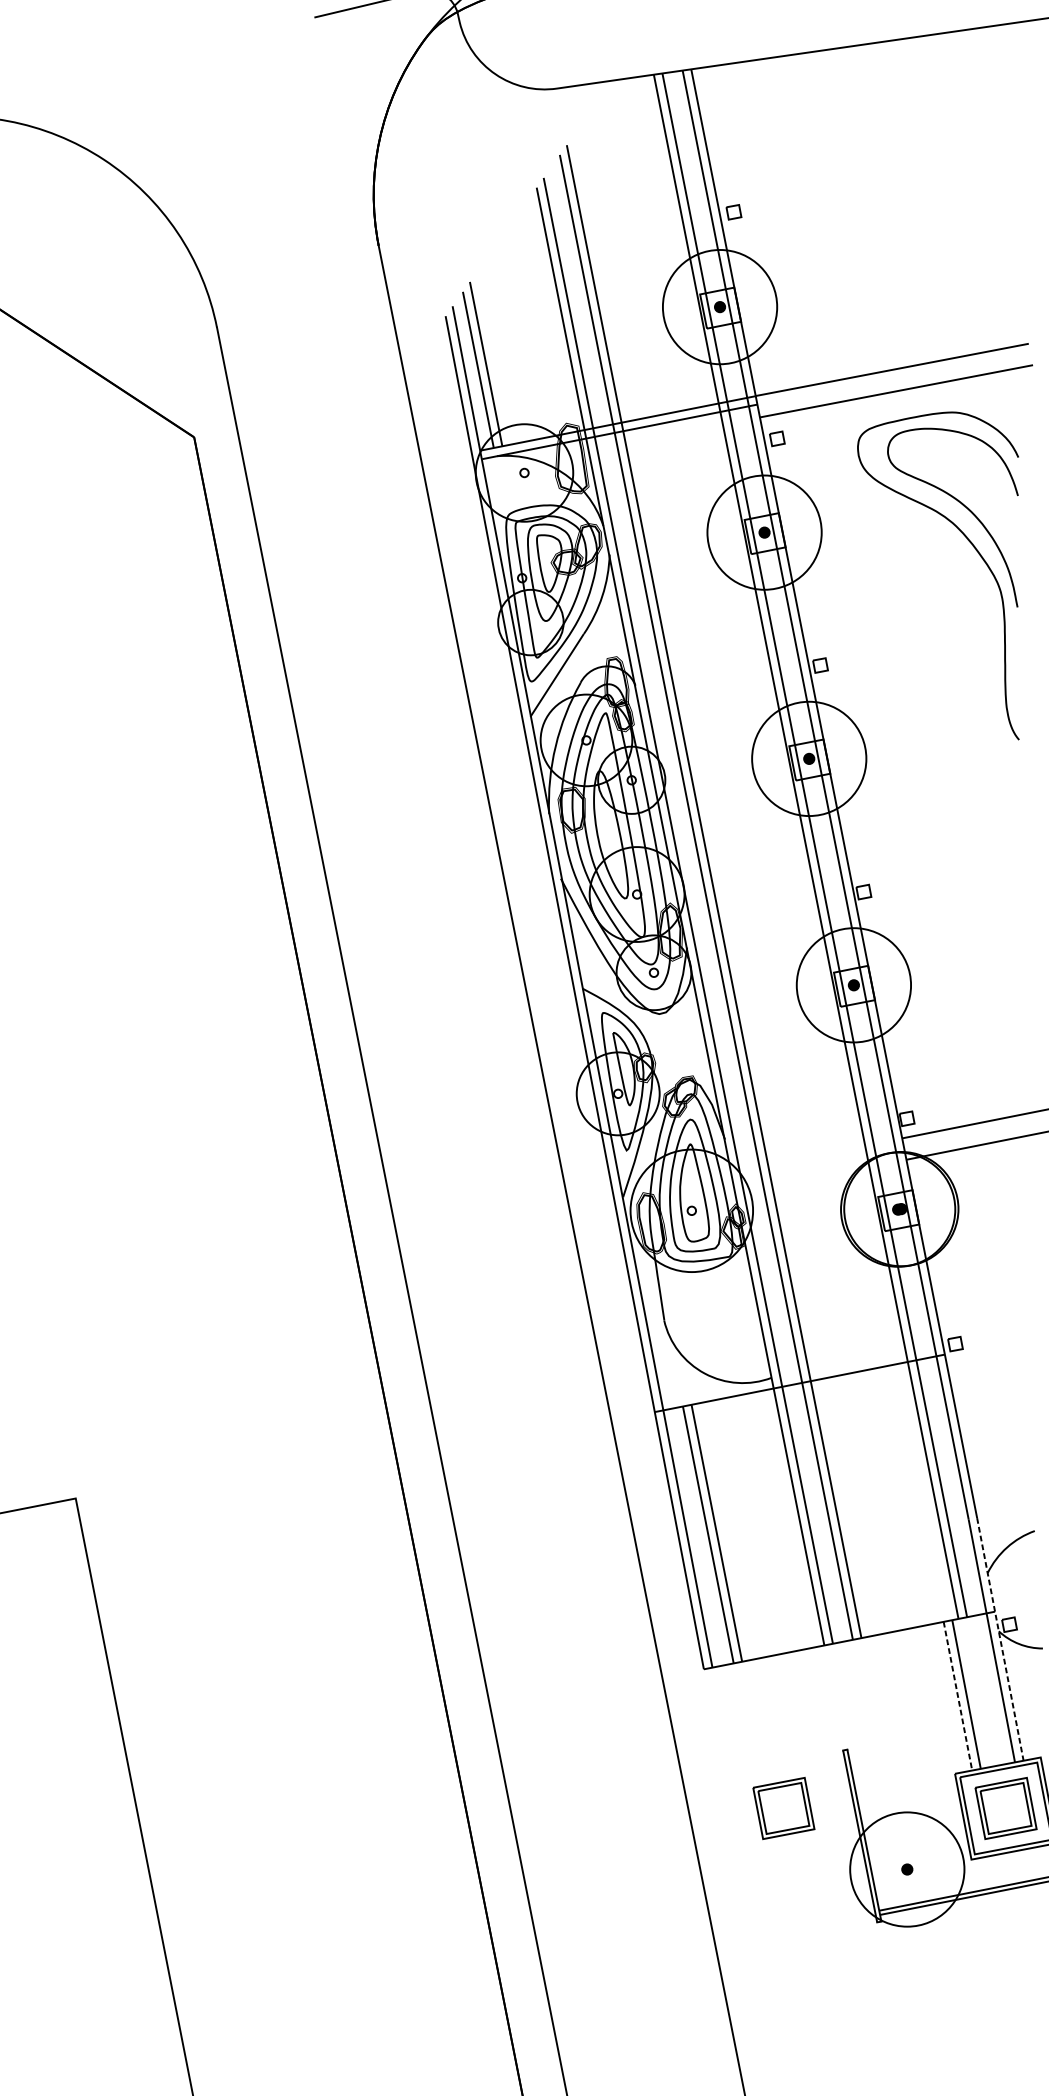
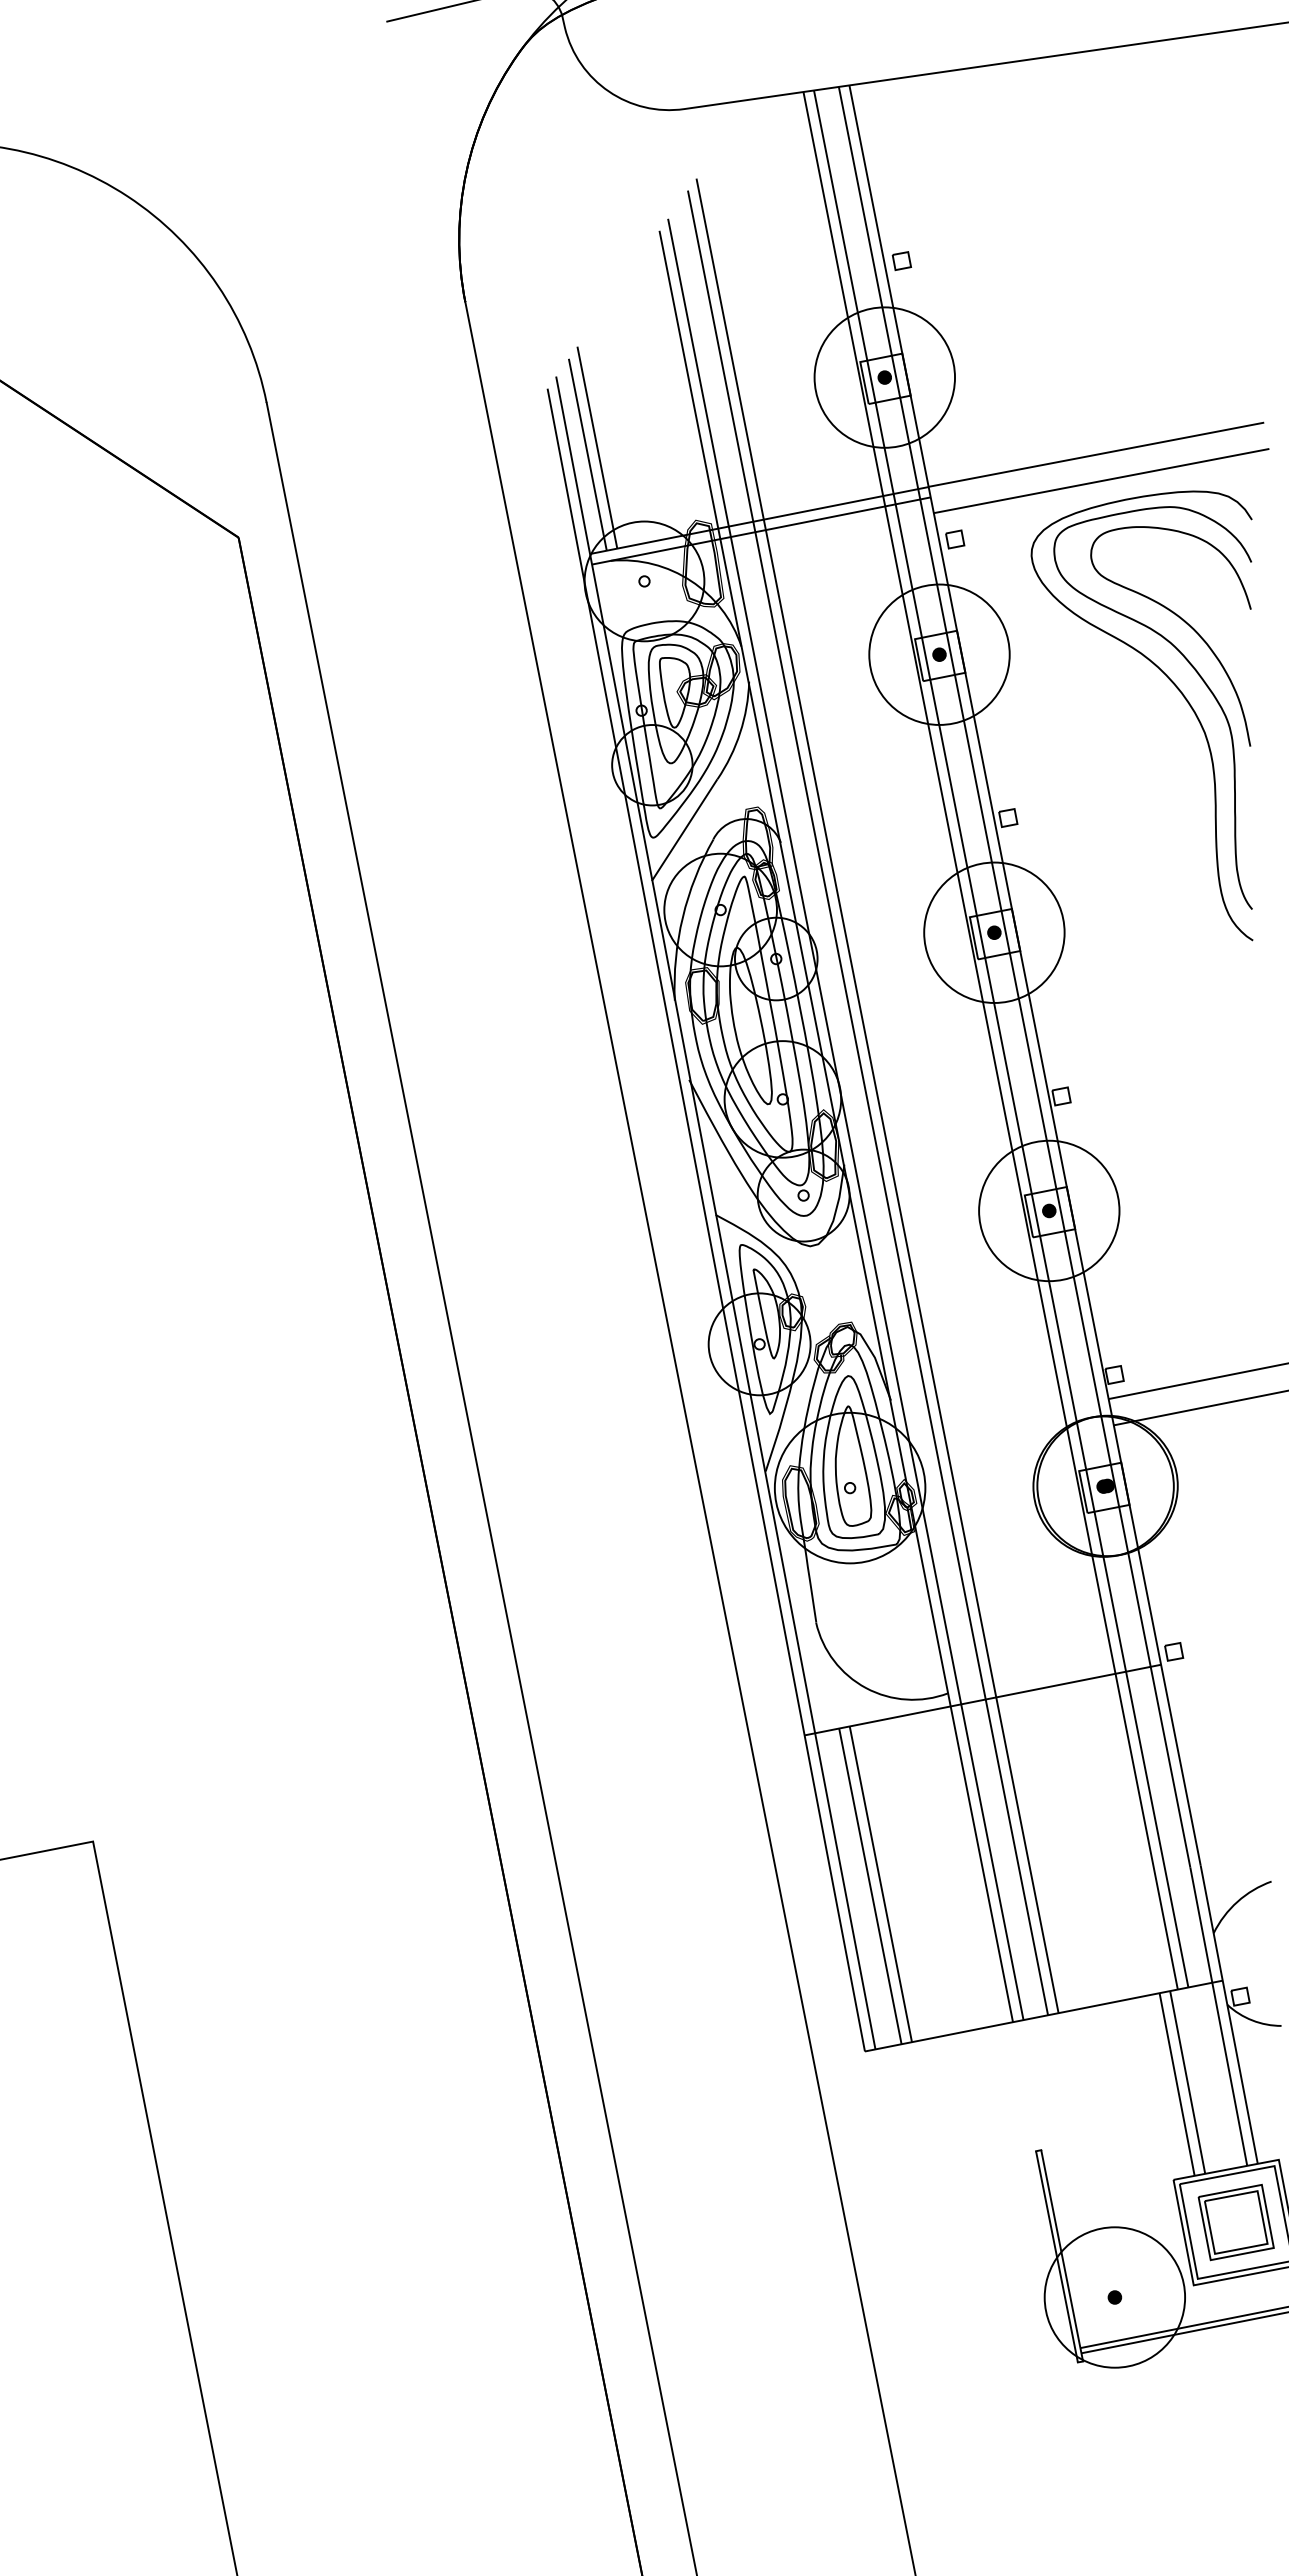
curve: (957, 560) -> (1176, 688), added
line: (1000, 1639) -> (1229, 2014), dashed -> solid
line: (958, 1697) -> (1177, 2085), dashed -> solid
part: (783, 1808) -> (962, 2222), removed

